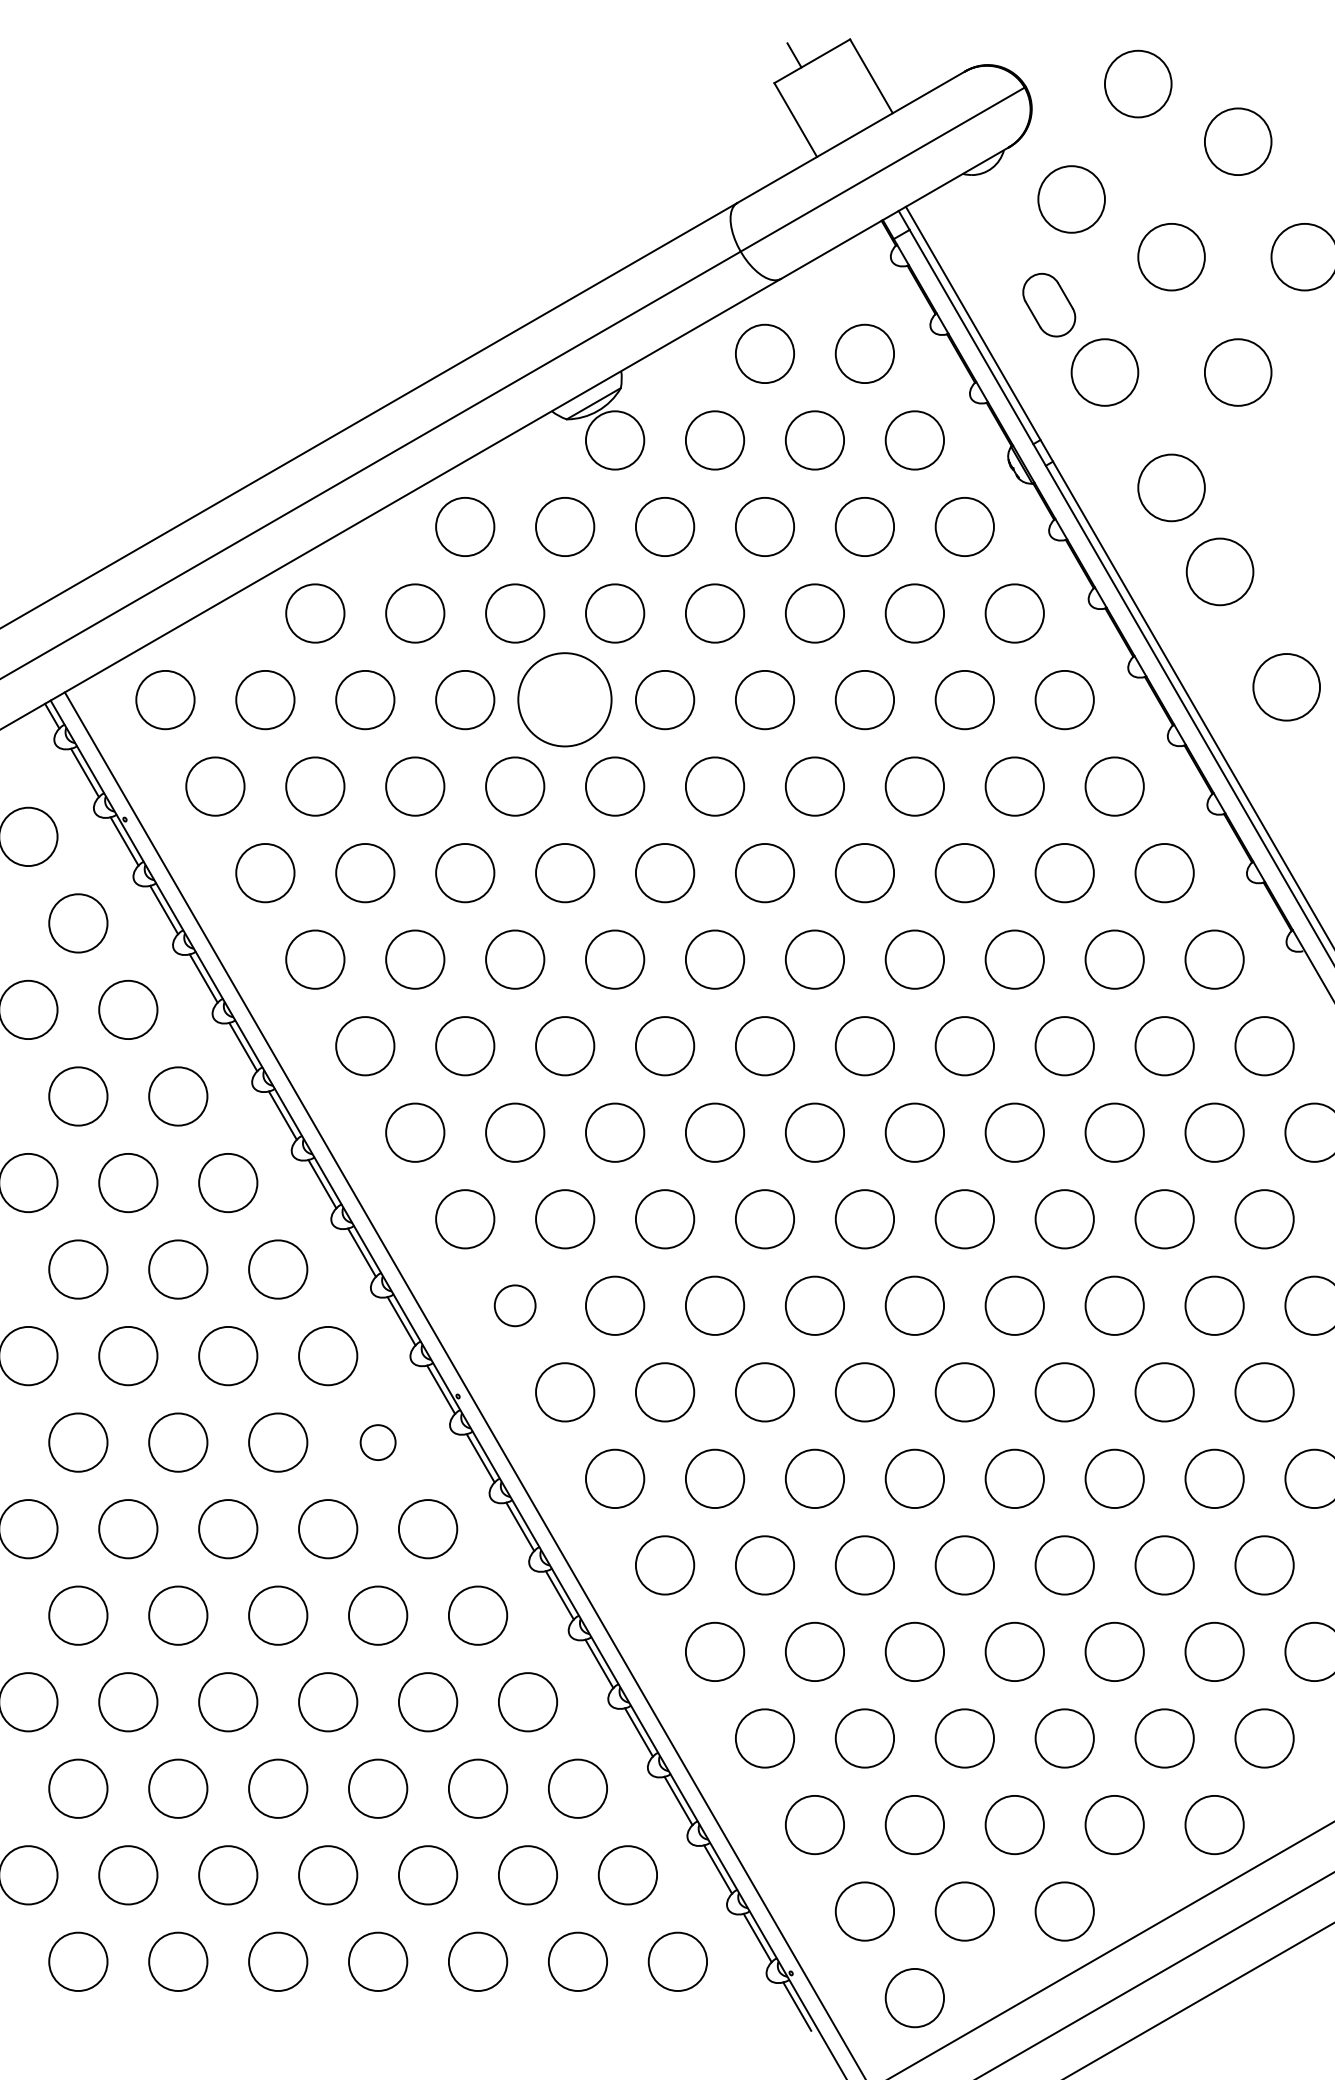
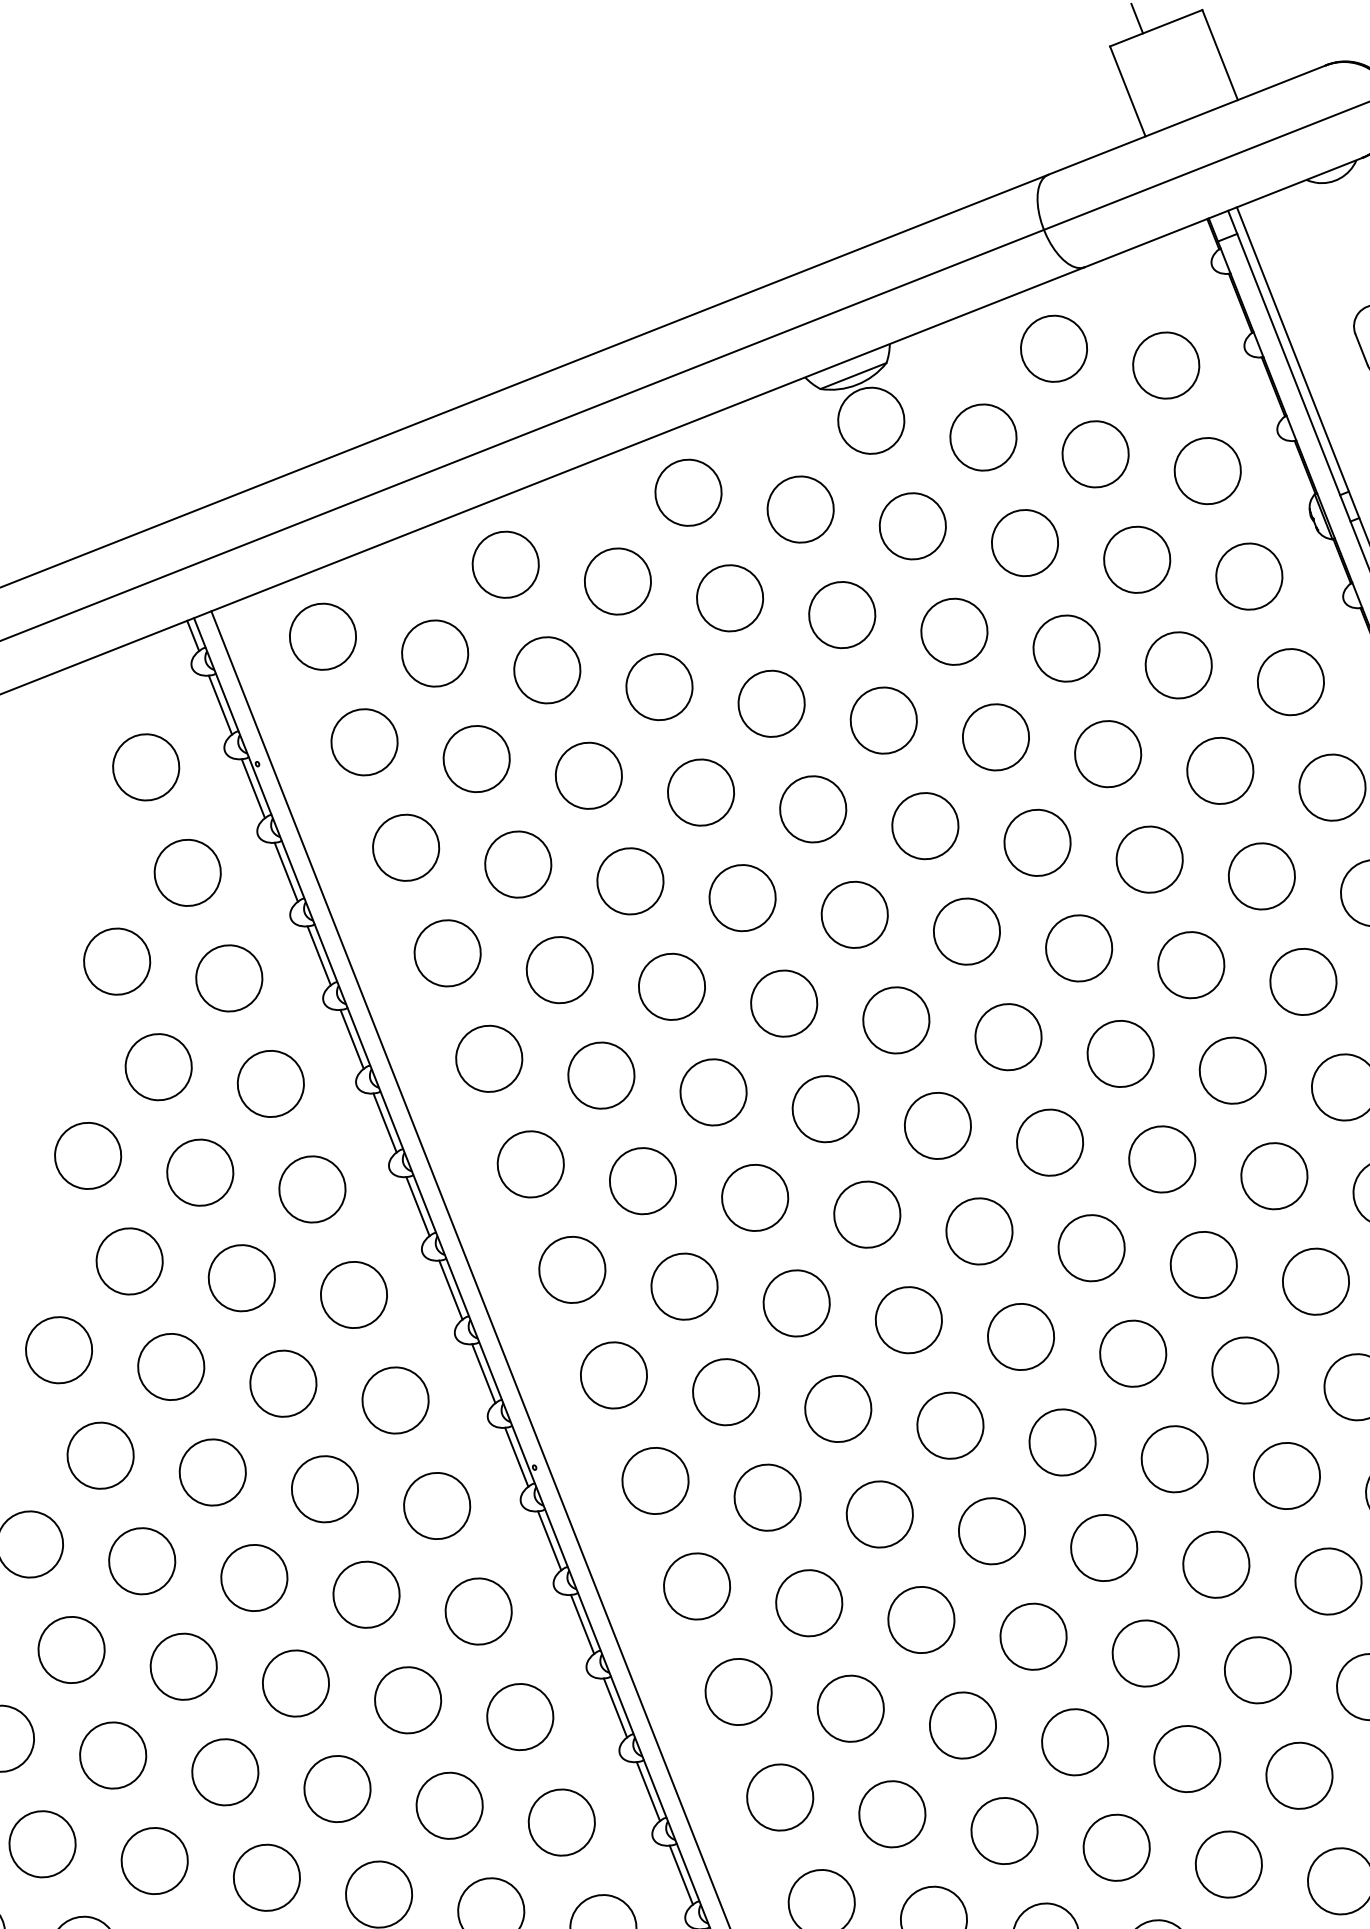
circle: (565, 700) -> (771, 704), size x0.62
circle: (515, 1305) -> (614, 1375), size x1.43
circle: (378, 1442) -> (437, 1505), size x1.67

